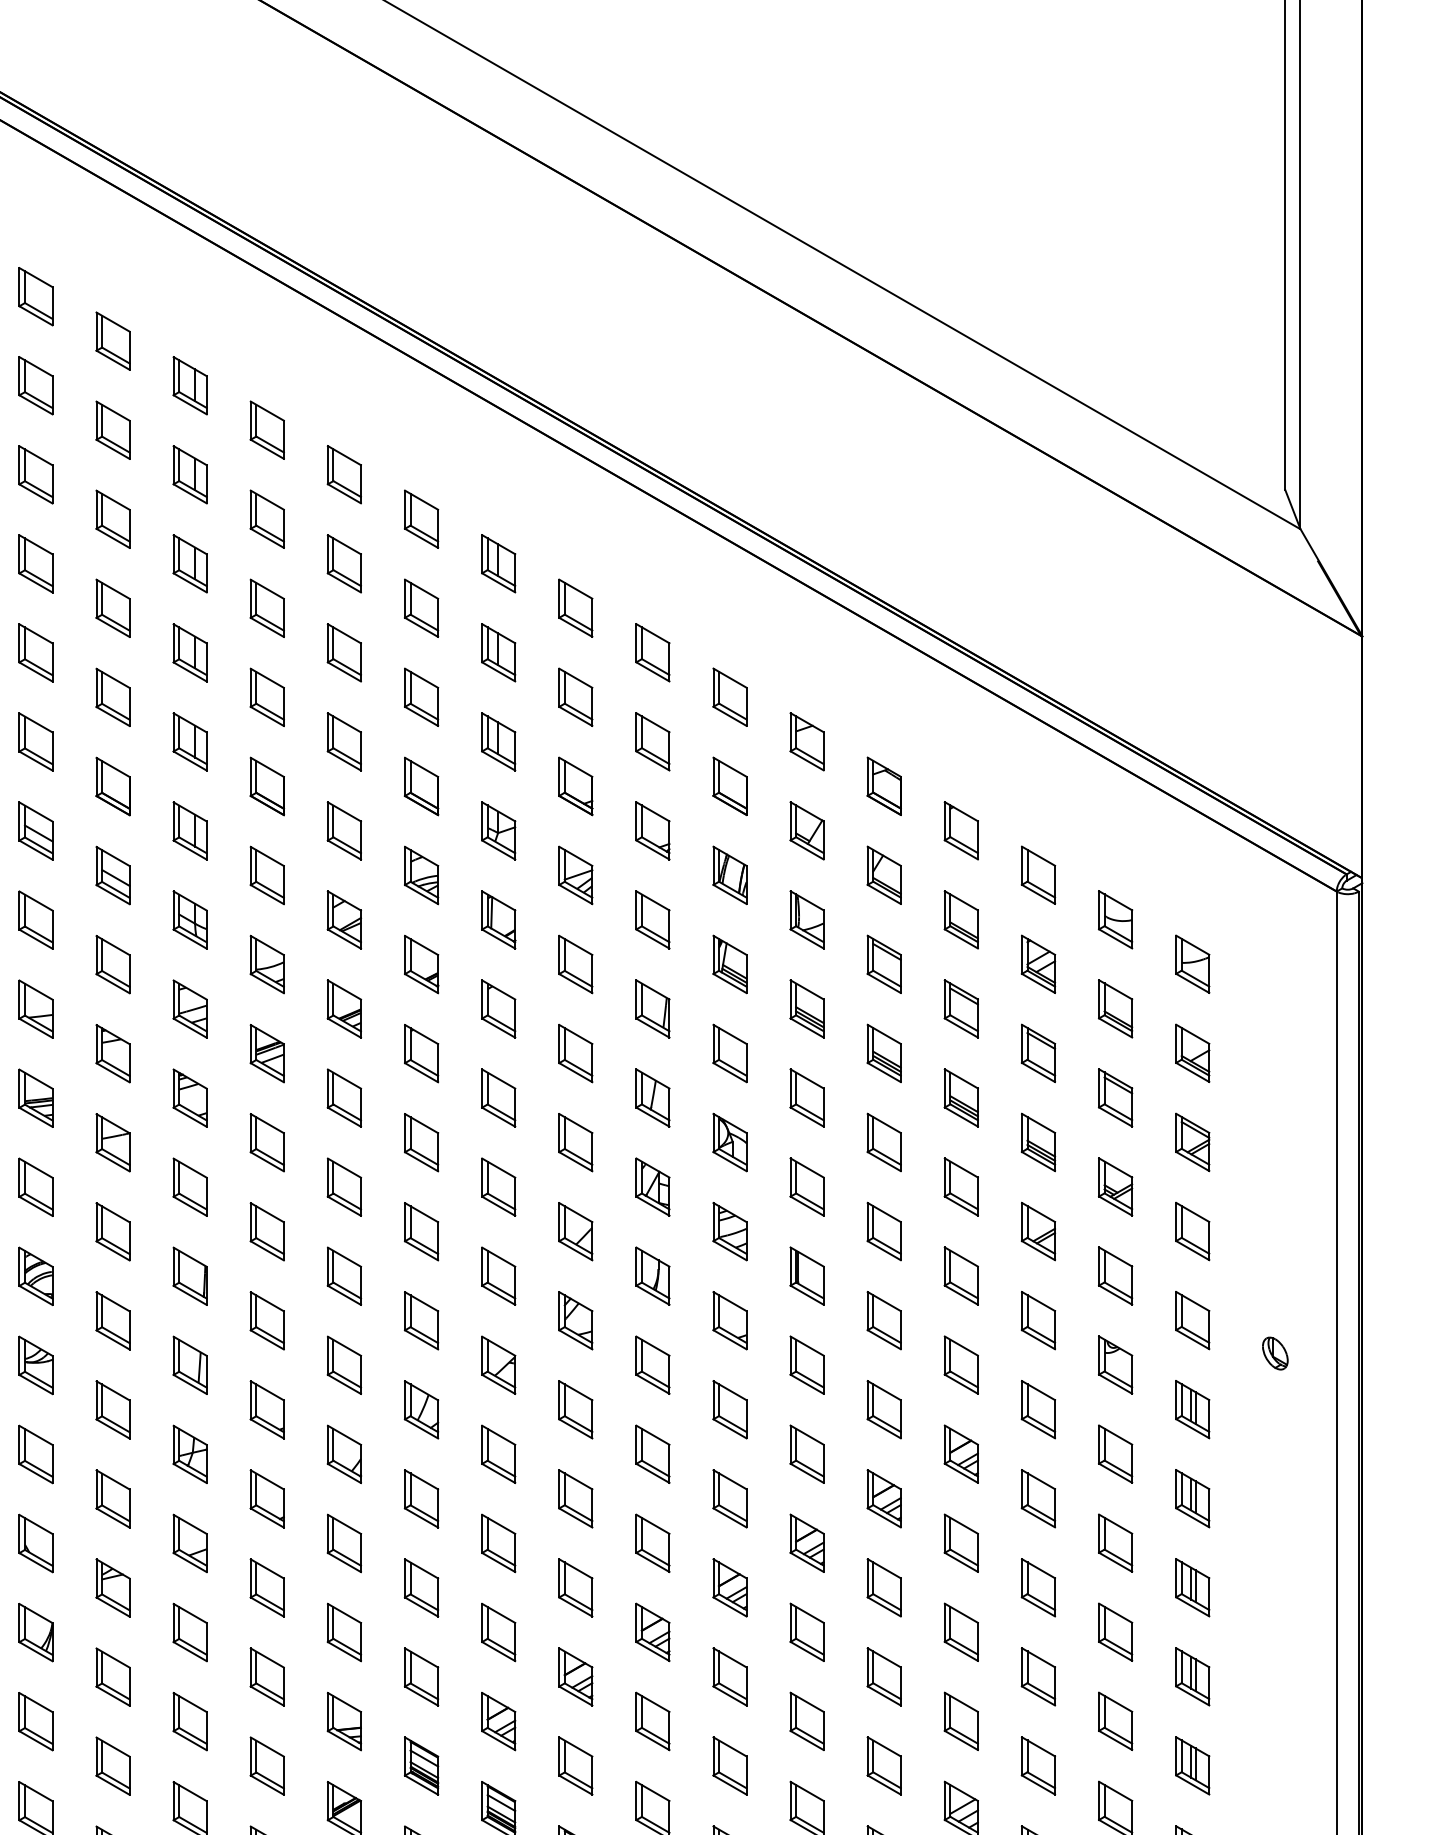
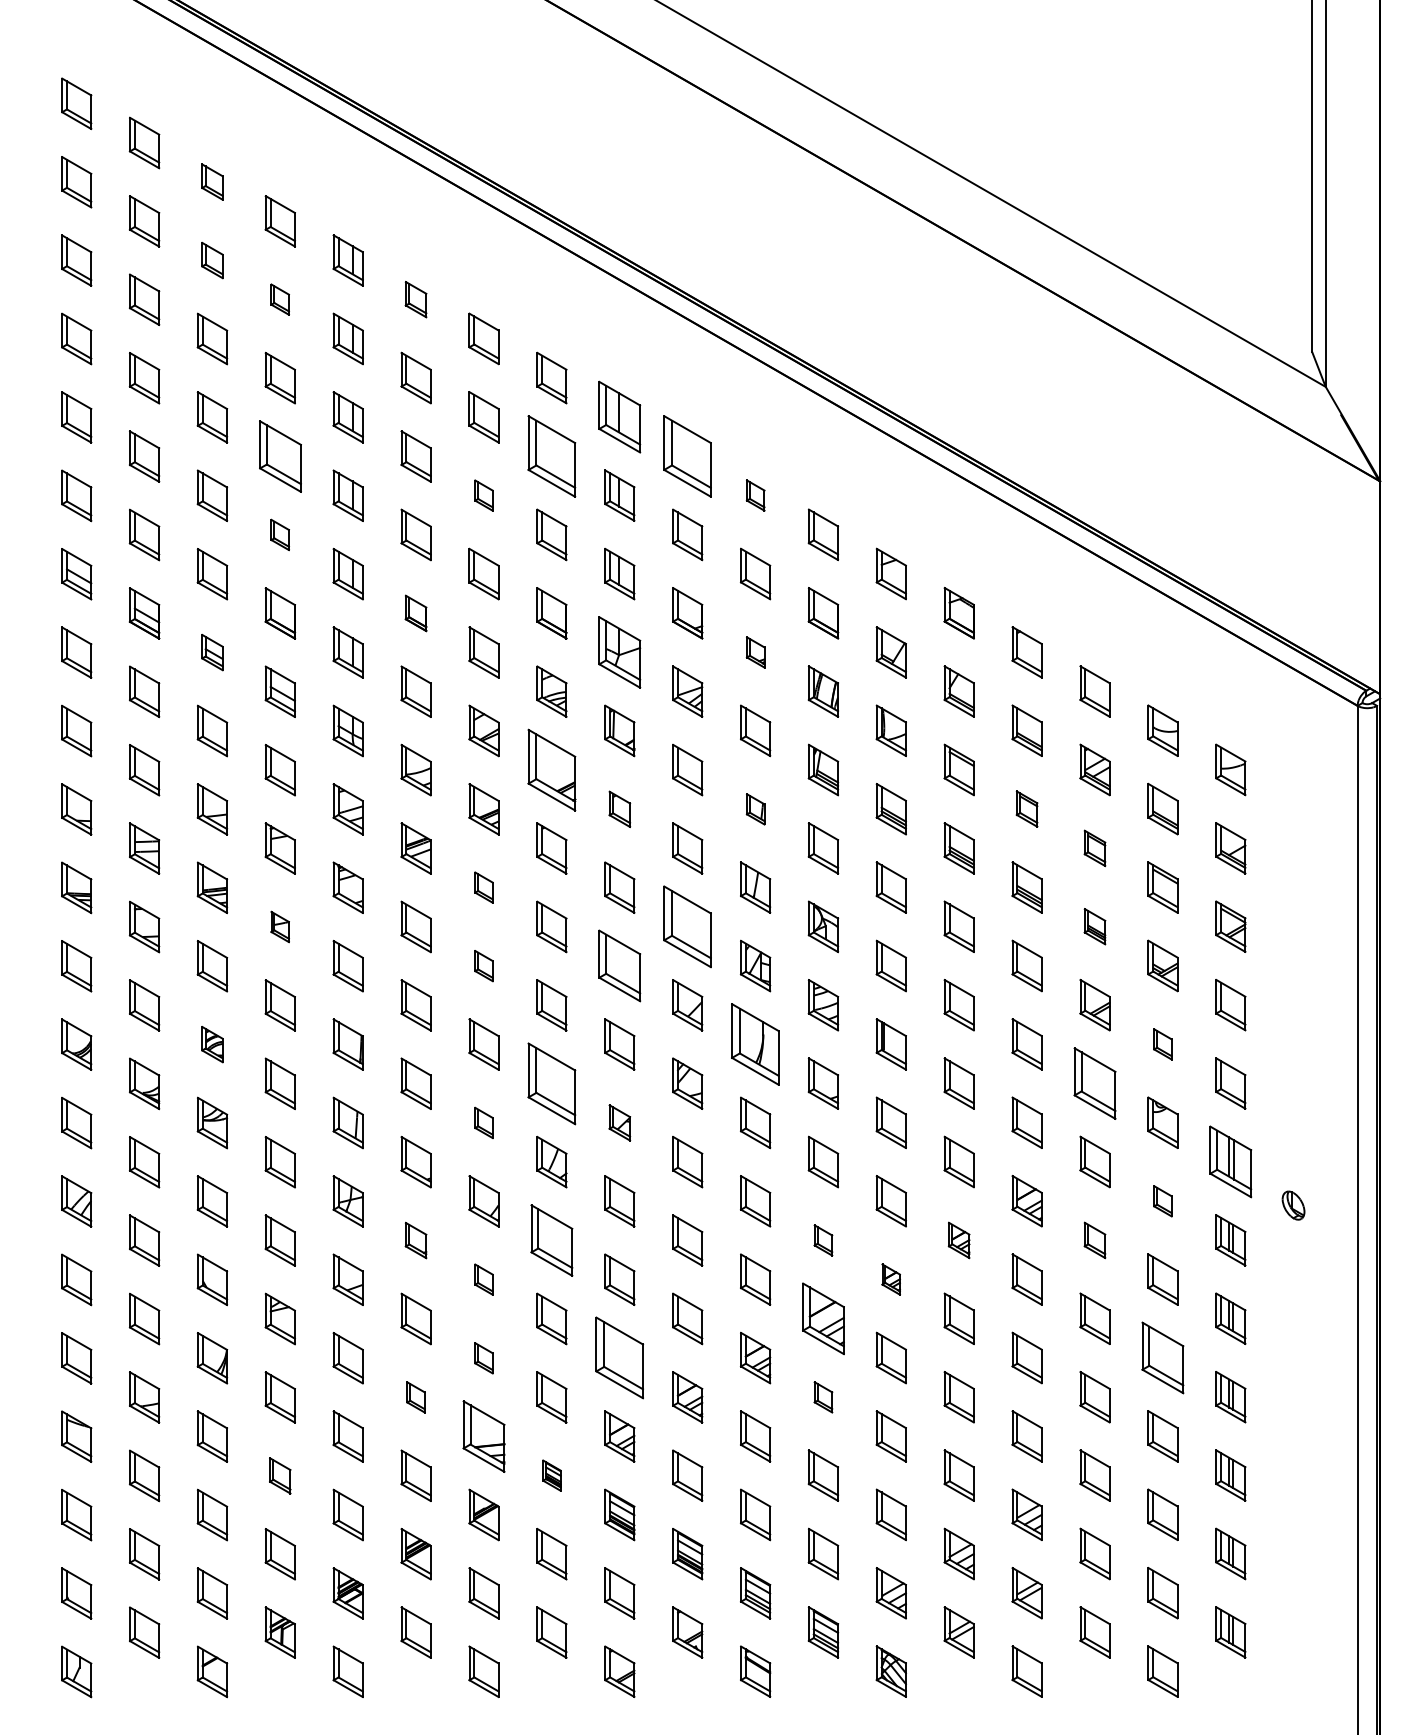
part: (36, 295) -> (212, 181), size x0.7
part: (36, 385) -> (212, 260), size x0.7
part: (112, 429) -> (279, 299), size x0.6
part: (266, 429) -> (415, 299), size x0.7
part: (498, 563) -> (619, 417), size x1.4
part: (112, 608) -> (279, 456), size x1.4
part: (421, 608) -> (551, 456), size x1.6
part: (575, 608) -> (687, 456), size x1.6
part: (343, 652) -> (483, 495), size x0.6
part: (652, 652) -> (755, 495), size x0.6
part: (112, 696) -> (279, 534), size x0.6
part: (266, 786) -> (415, 613), size x0.7
part: (36, 830) -> (212, 652), size x0.7
part: (498, 830) -> (619, 652), size x1.4
part: (652, 830) -> (755, 652), size x0.6
part: (421, 963) -> (551, 769), size x1.6
part: (960, 1008) -> (1026, 808), size x0.7
part: (498, 1009) -> (619, 809), size x0.7
part: (652, 1009) -> (755, 809), size x0.6
part: (1037, 1053) -> (1094, 848), size x0.7
part: (343, 1097) -> (483, 887), size x0.6
part: (112, 1142) -> (279, 926), size x0.6
part: (575, 1142) -> (687, 926), size x1.6
part: (1037, 1142) -> (1094, 926), size x0.7
part: (343, 1186) -> (483, 965), size x0.6
part: (498, 1187) -> (619, 966), size x1.4
part: (36, 1276) -> (212, 1044), size x0.7
part: (652, 1276) -> (755, 1044), size x1.6
part: (1115, 1276) -> (1162, 1044), size x0.6
part: (421, 1320) -> (551, 1083), size x1.6
part: (1037, 1320) -> (1094, 1083), size x1.4
part: (1275, 1353) -> (1293, 1205), moved
part: (343, 1364) -> (483, 1122), size x0.6
part: (498, 1364) -> (619, 1122), size x0.7
part: (1192, 1409) -> (1230, 1161), size x1.4
part: (1115, 1454) -> (1162, 1201), size x0.6
part: (266, 1498) -> (415, 1240), size x0.7
part: (421, 1498) -> (551, 1240), size x1.4
part: (730, 1498) -> (823, 1240), size x0.6
part: (883, 1498) -> (958, 1240), size x0.7
part: (1037, 1498) -> (1094, 1240), size x0.7
part: (343, 1543) -> (483, 1279), size x0.6
part: (806, 1543) -> (890, 1279), size x0.6
part: (730, 1587) -> (823, 1318), size x1.4
part: (1115, 1631) -> (1162, 1357), size x1.4
part: (343, 1632) -> (483, 1358), size x0.6
part: (498, 1632) -> (619, 1358), size x1.6
part: (266, 1677) -> (415, 1397), size x0.6
part: (730, 1677) -> (823, 1397), size x0.6
part: (343, 1721) -> (483, 1436), size x1.4
part: (112, 1765) -> (279, 1475), size x0.7
part: (421, 1765) -> (551, 1475), size x0.6

